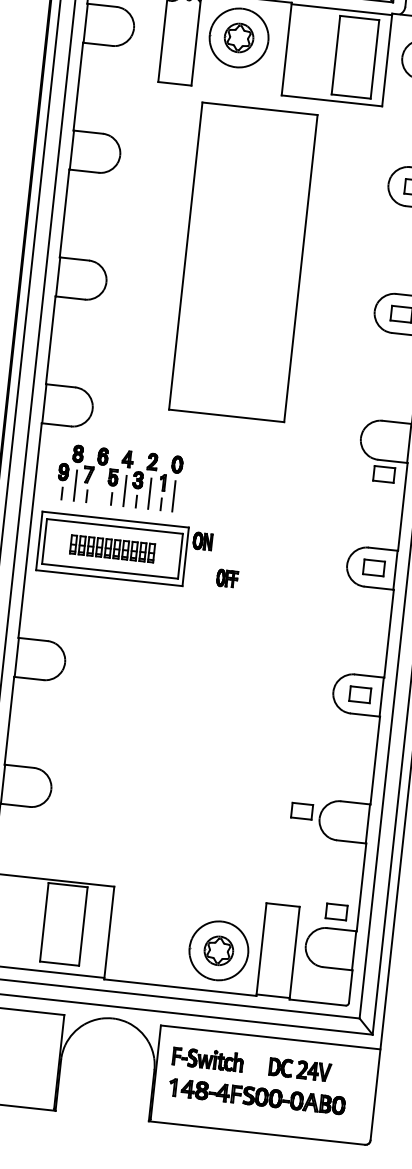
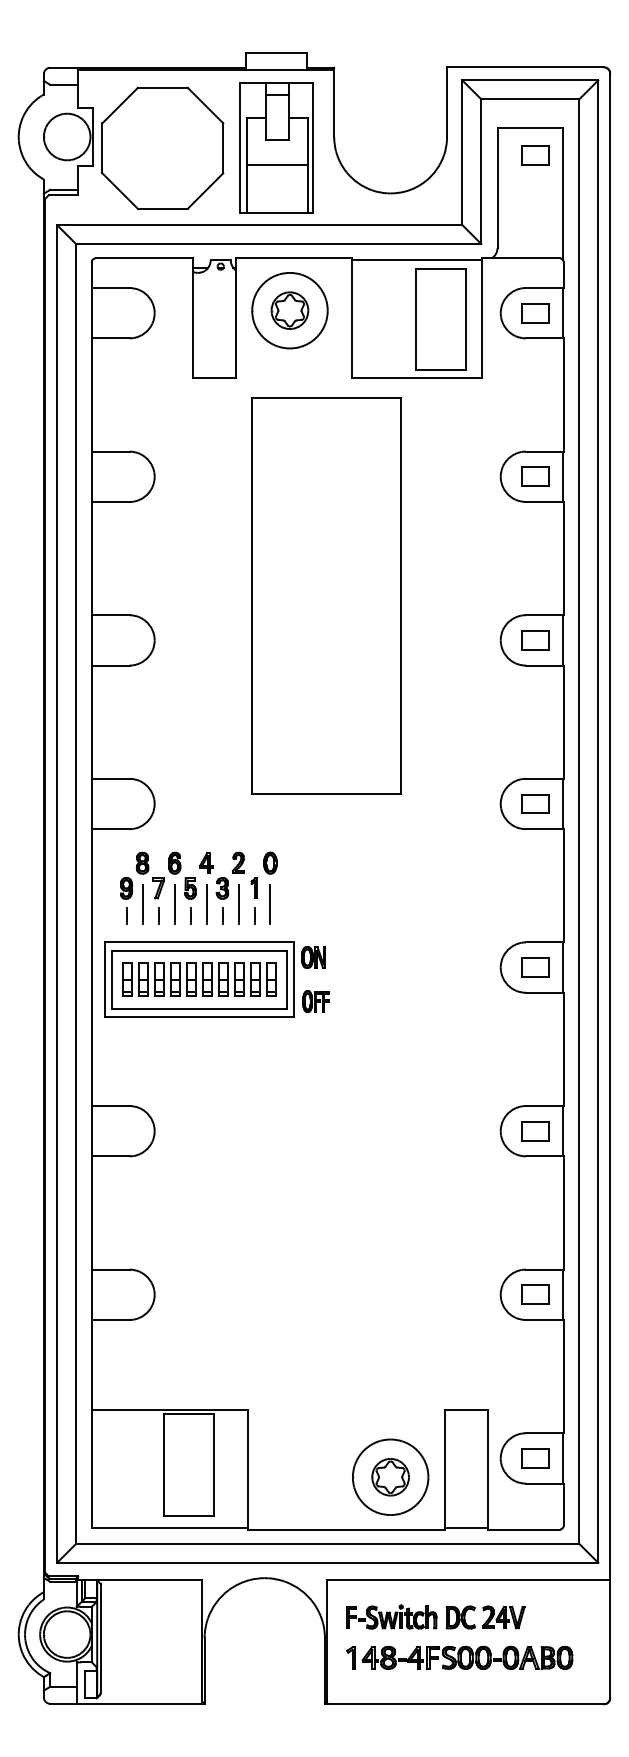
part: (384, 474) -> (535, 803), moved
line: (100, 487) -> (175, 903), added
part: (112, 548) -> (199, 979), size x1.43
part: (227, 578) -> (315, 1001), moved
part: (302, 811) -> (535, 1294), moved
part: (336, 912) -> (535, 1458), moved
part: (300, 1069) -> (485, 1617), moved

